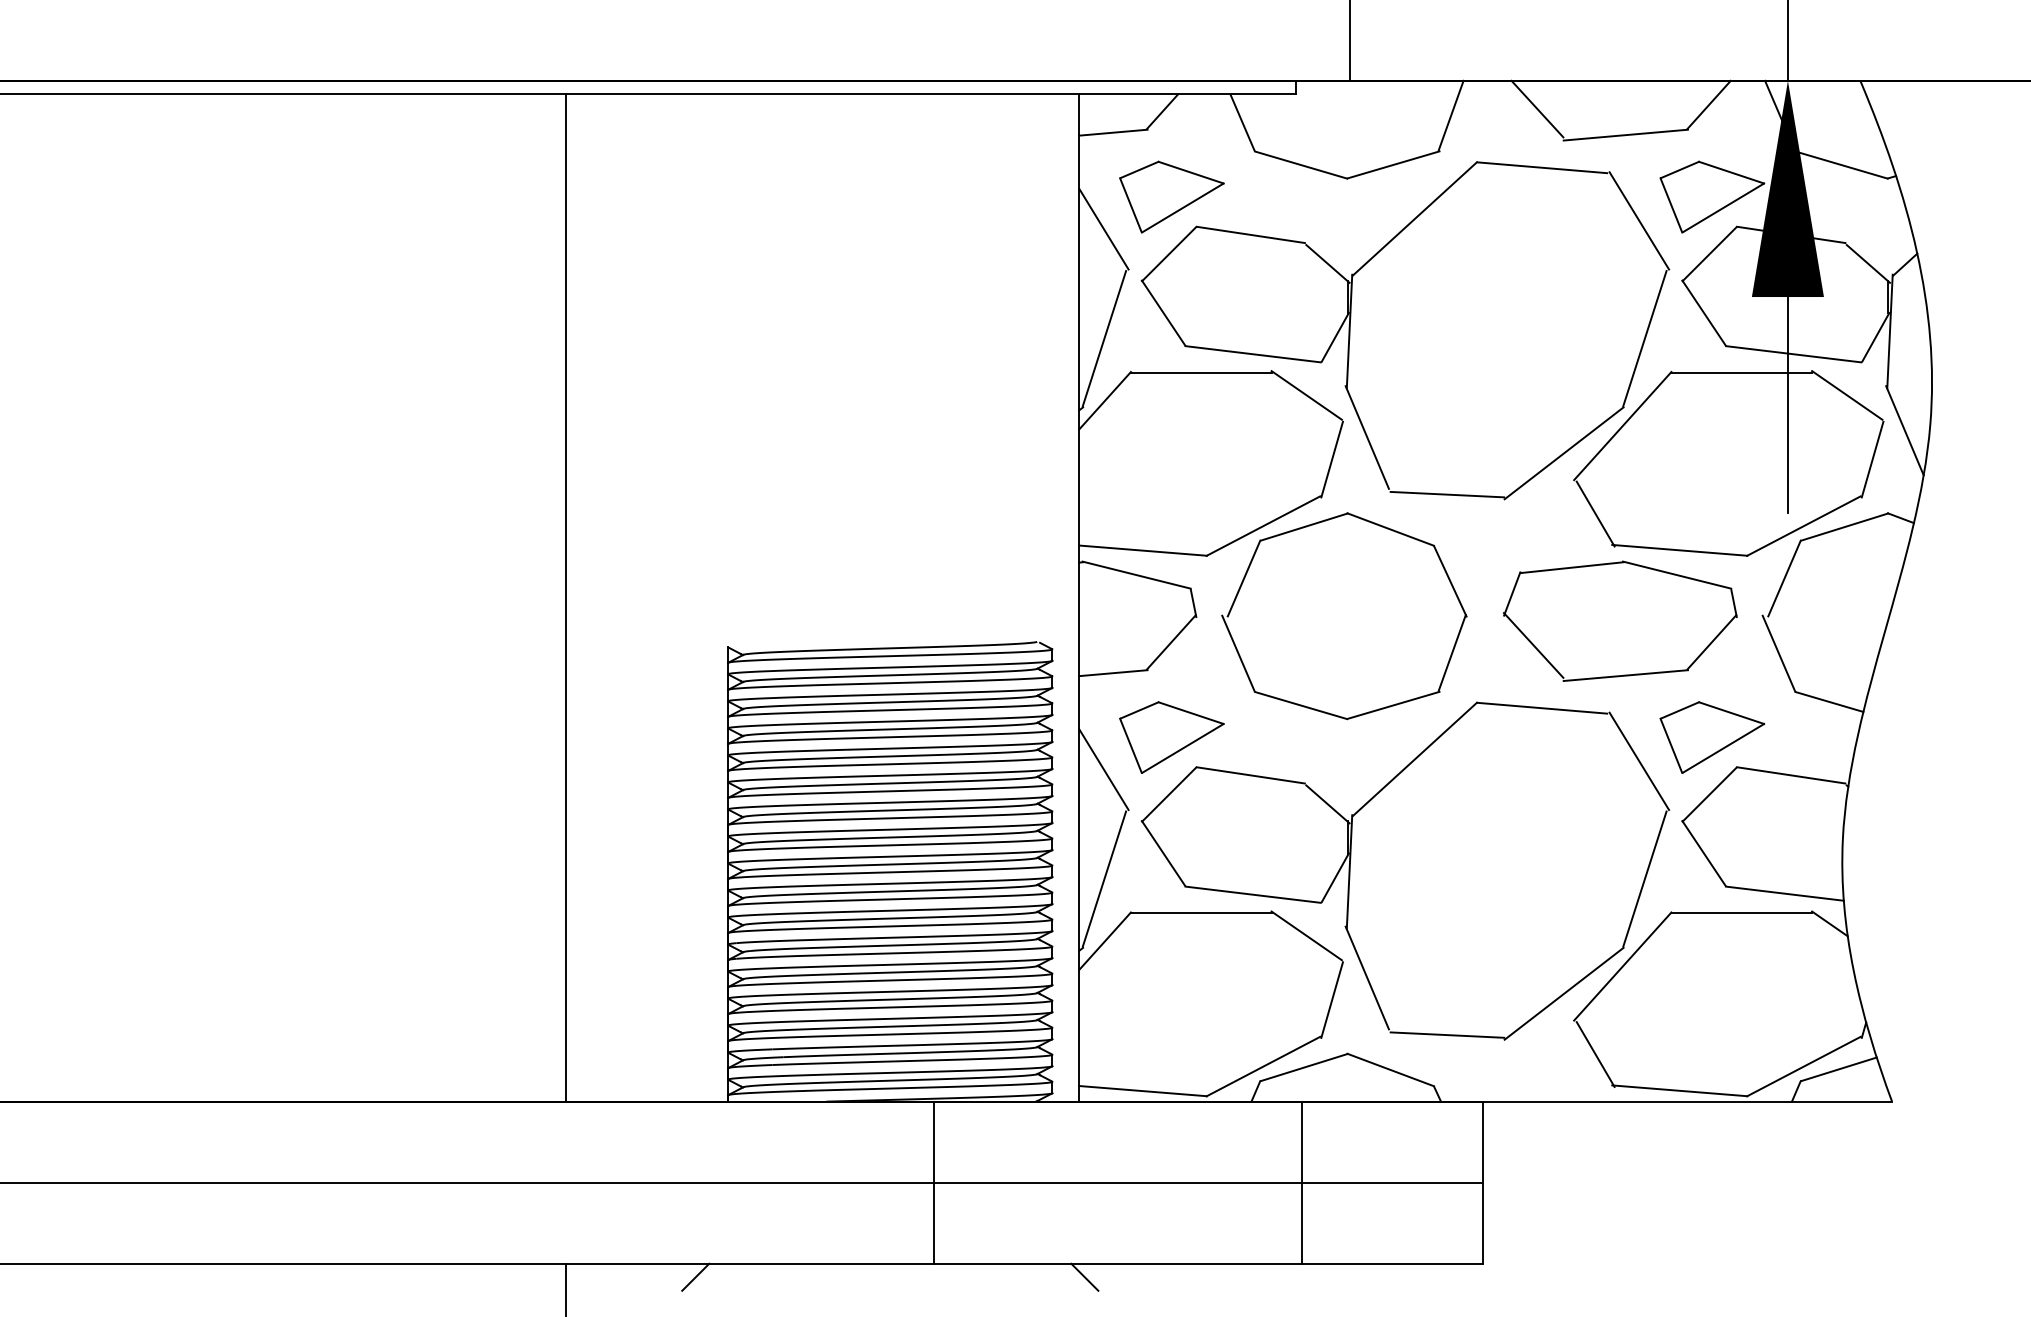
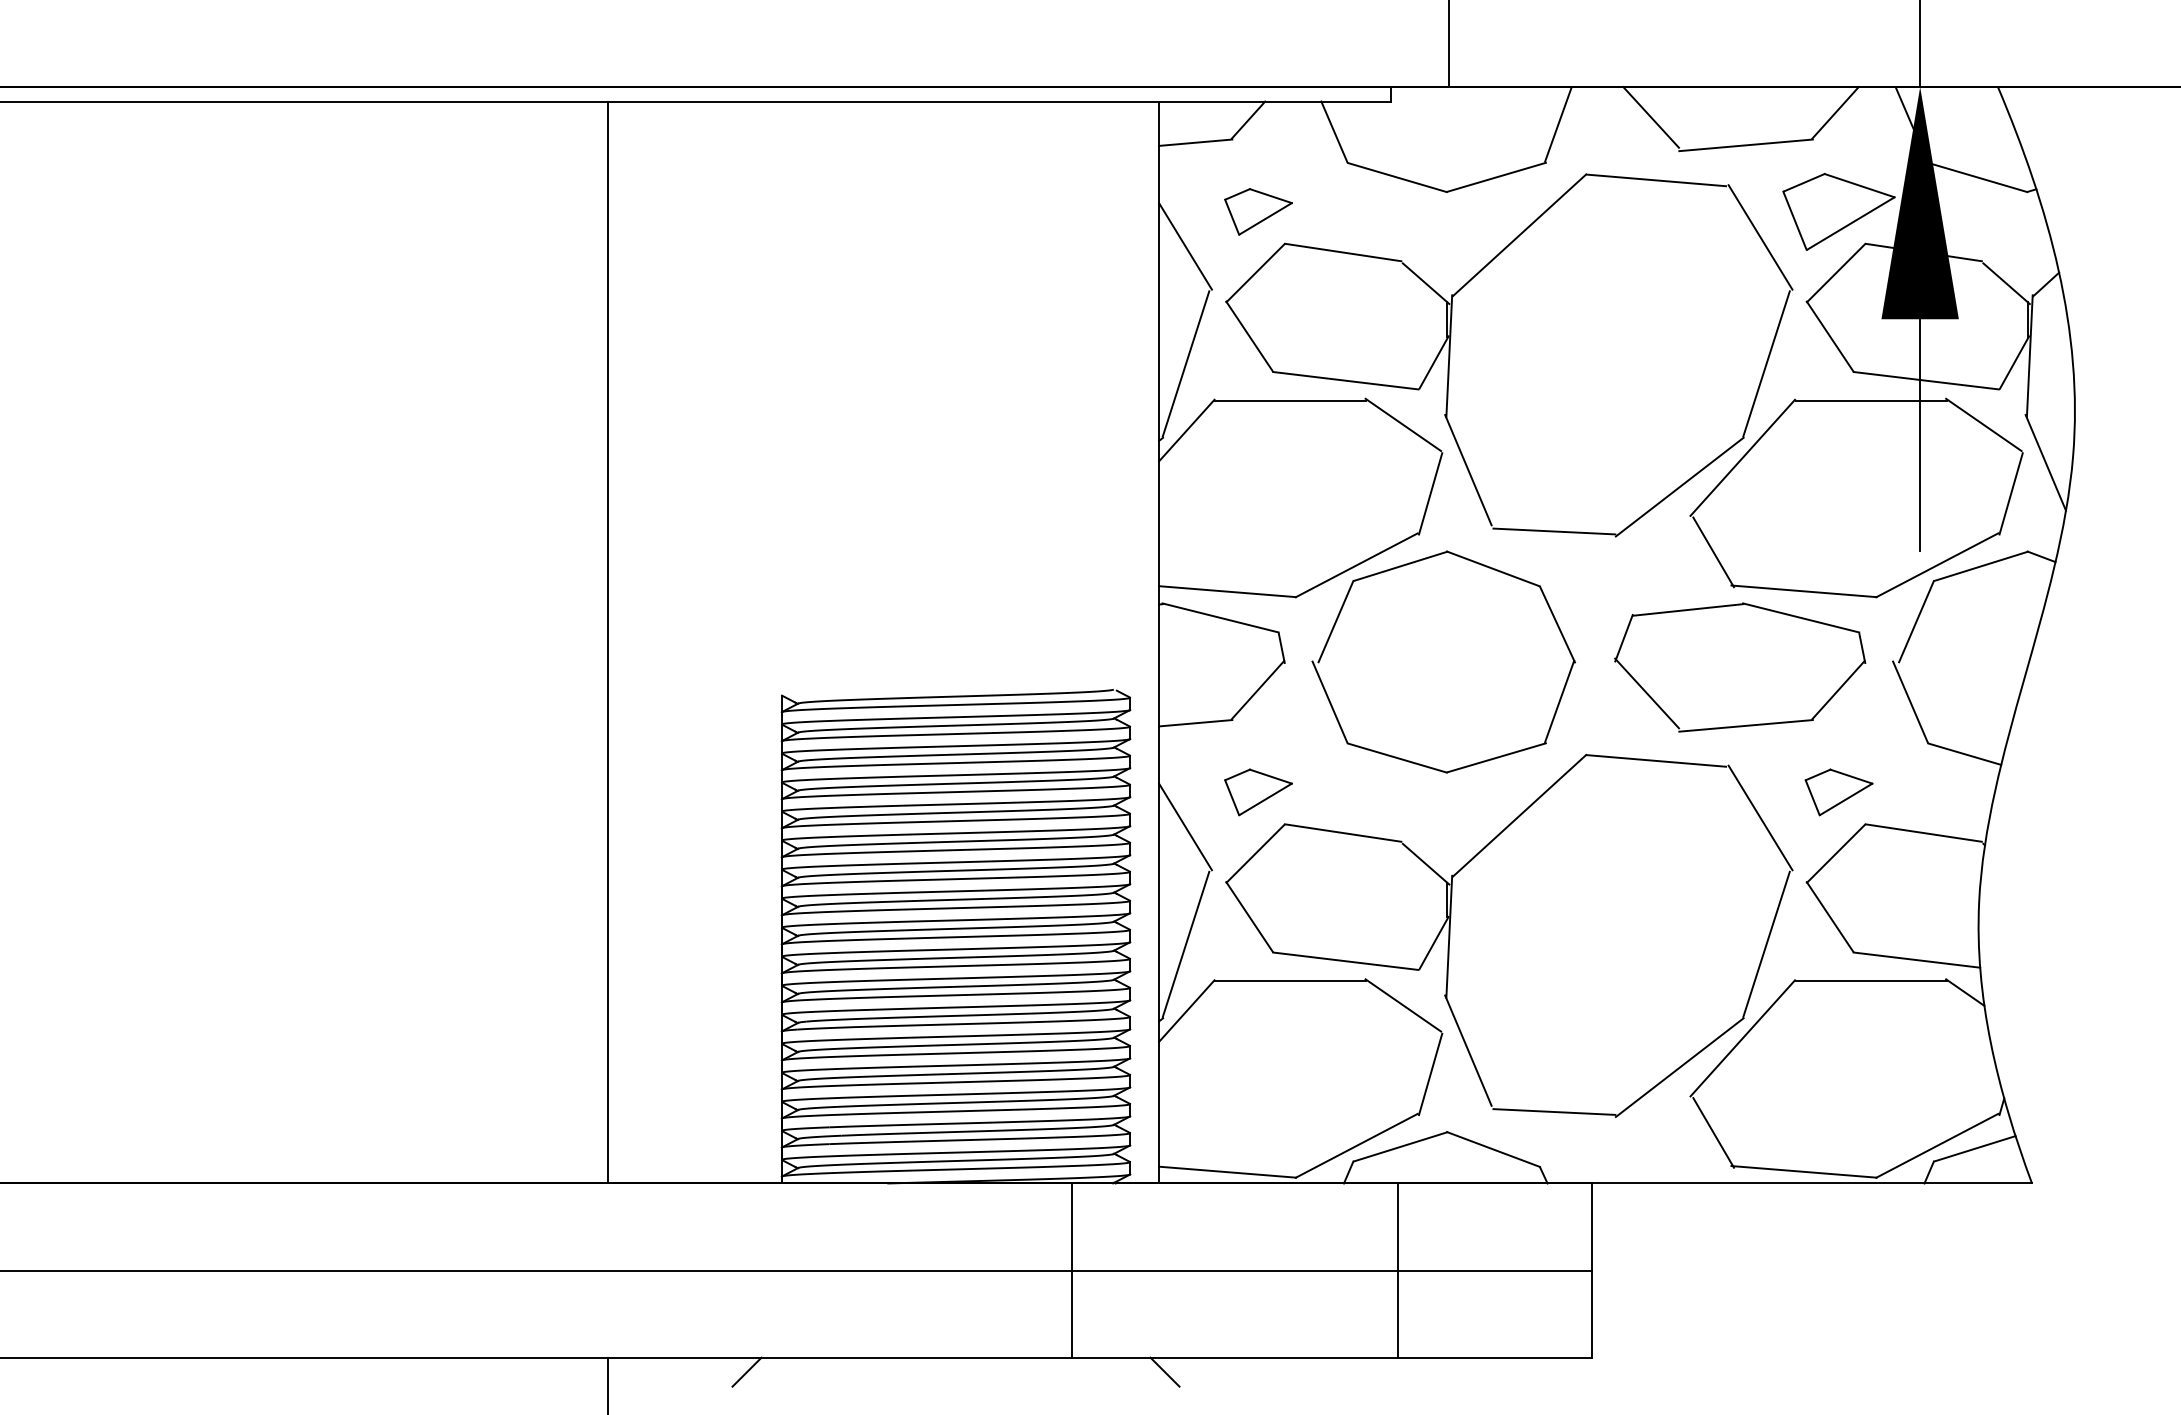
part: (1171, 196) -> (1258, 211), size x0.6
part: (1171, 737) -> (1258, 792), size x0.6
part: (1712, 737) -> (1839, 792), size x0.6
line: (934, 1182) -> (1072, 1270), moved

